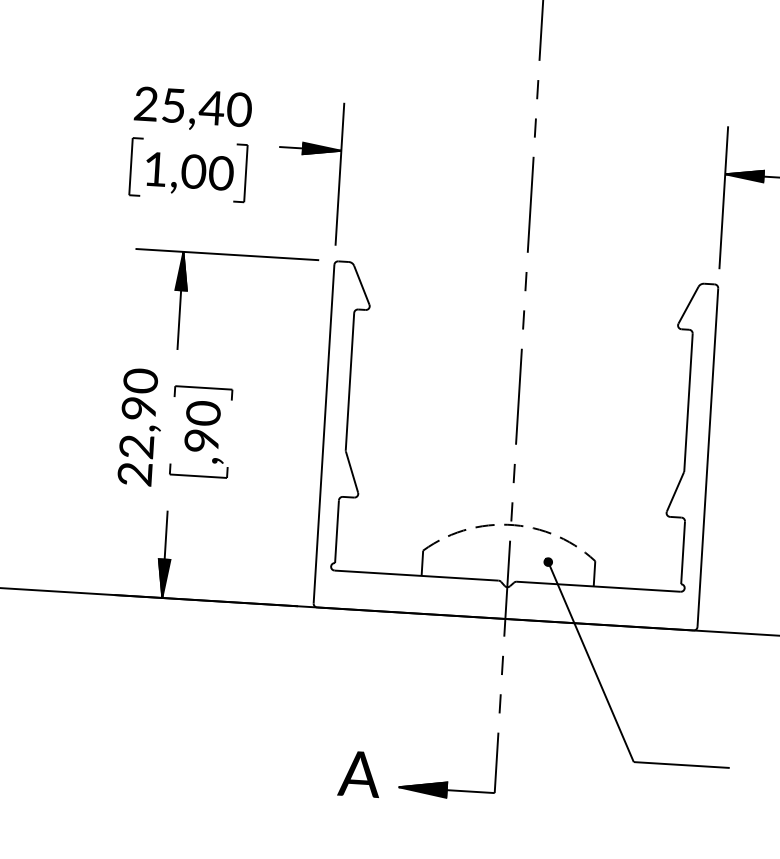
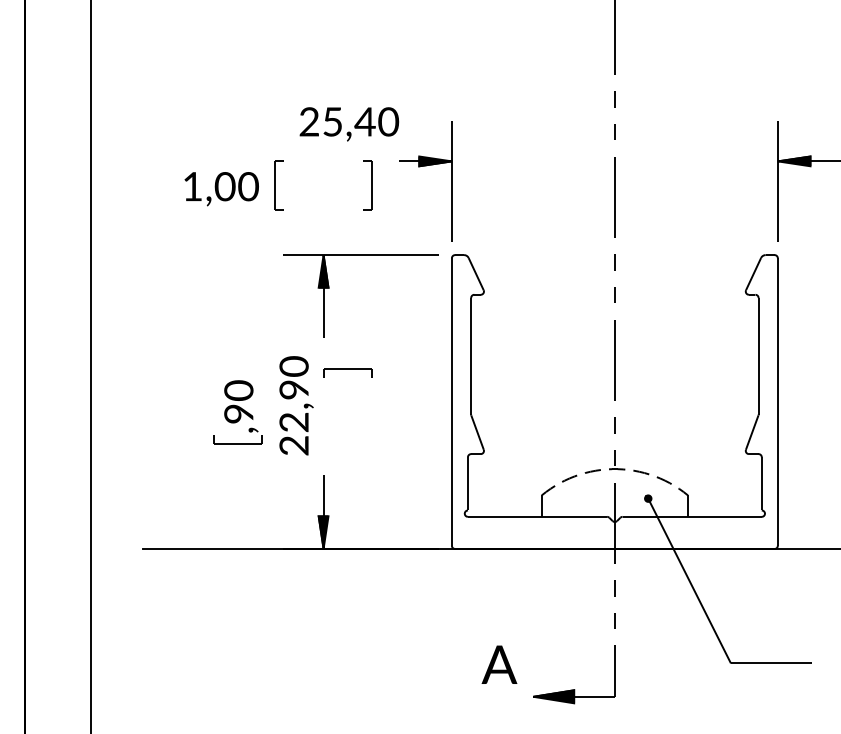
text: (193, 109) -> (349, 124), moved
text: (189, 174) -> (221, 189), moved
part: (200, 438) -> (237, 412), moved
text: (359, 773) -> (499, 664), moved

